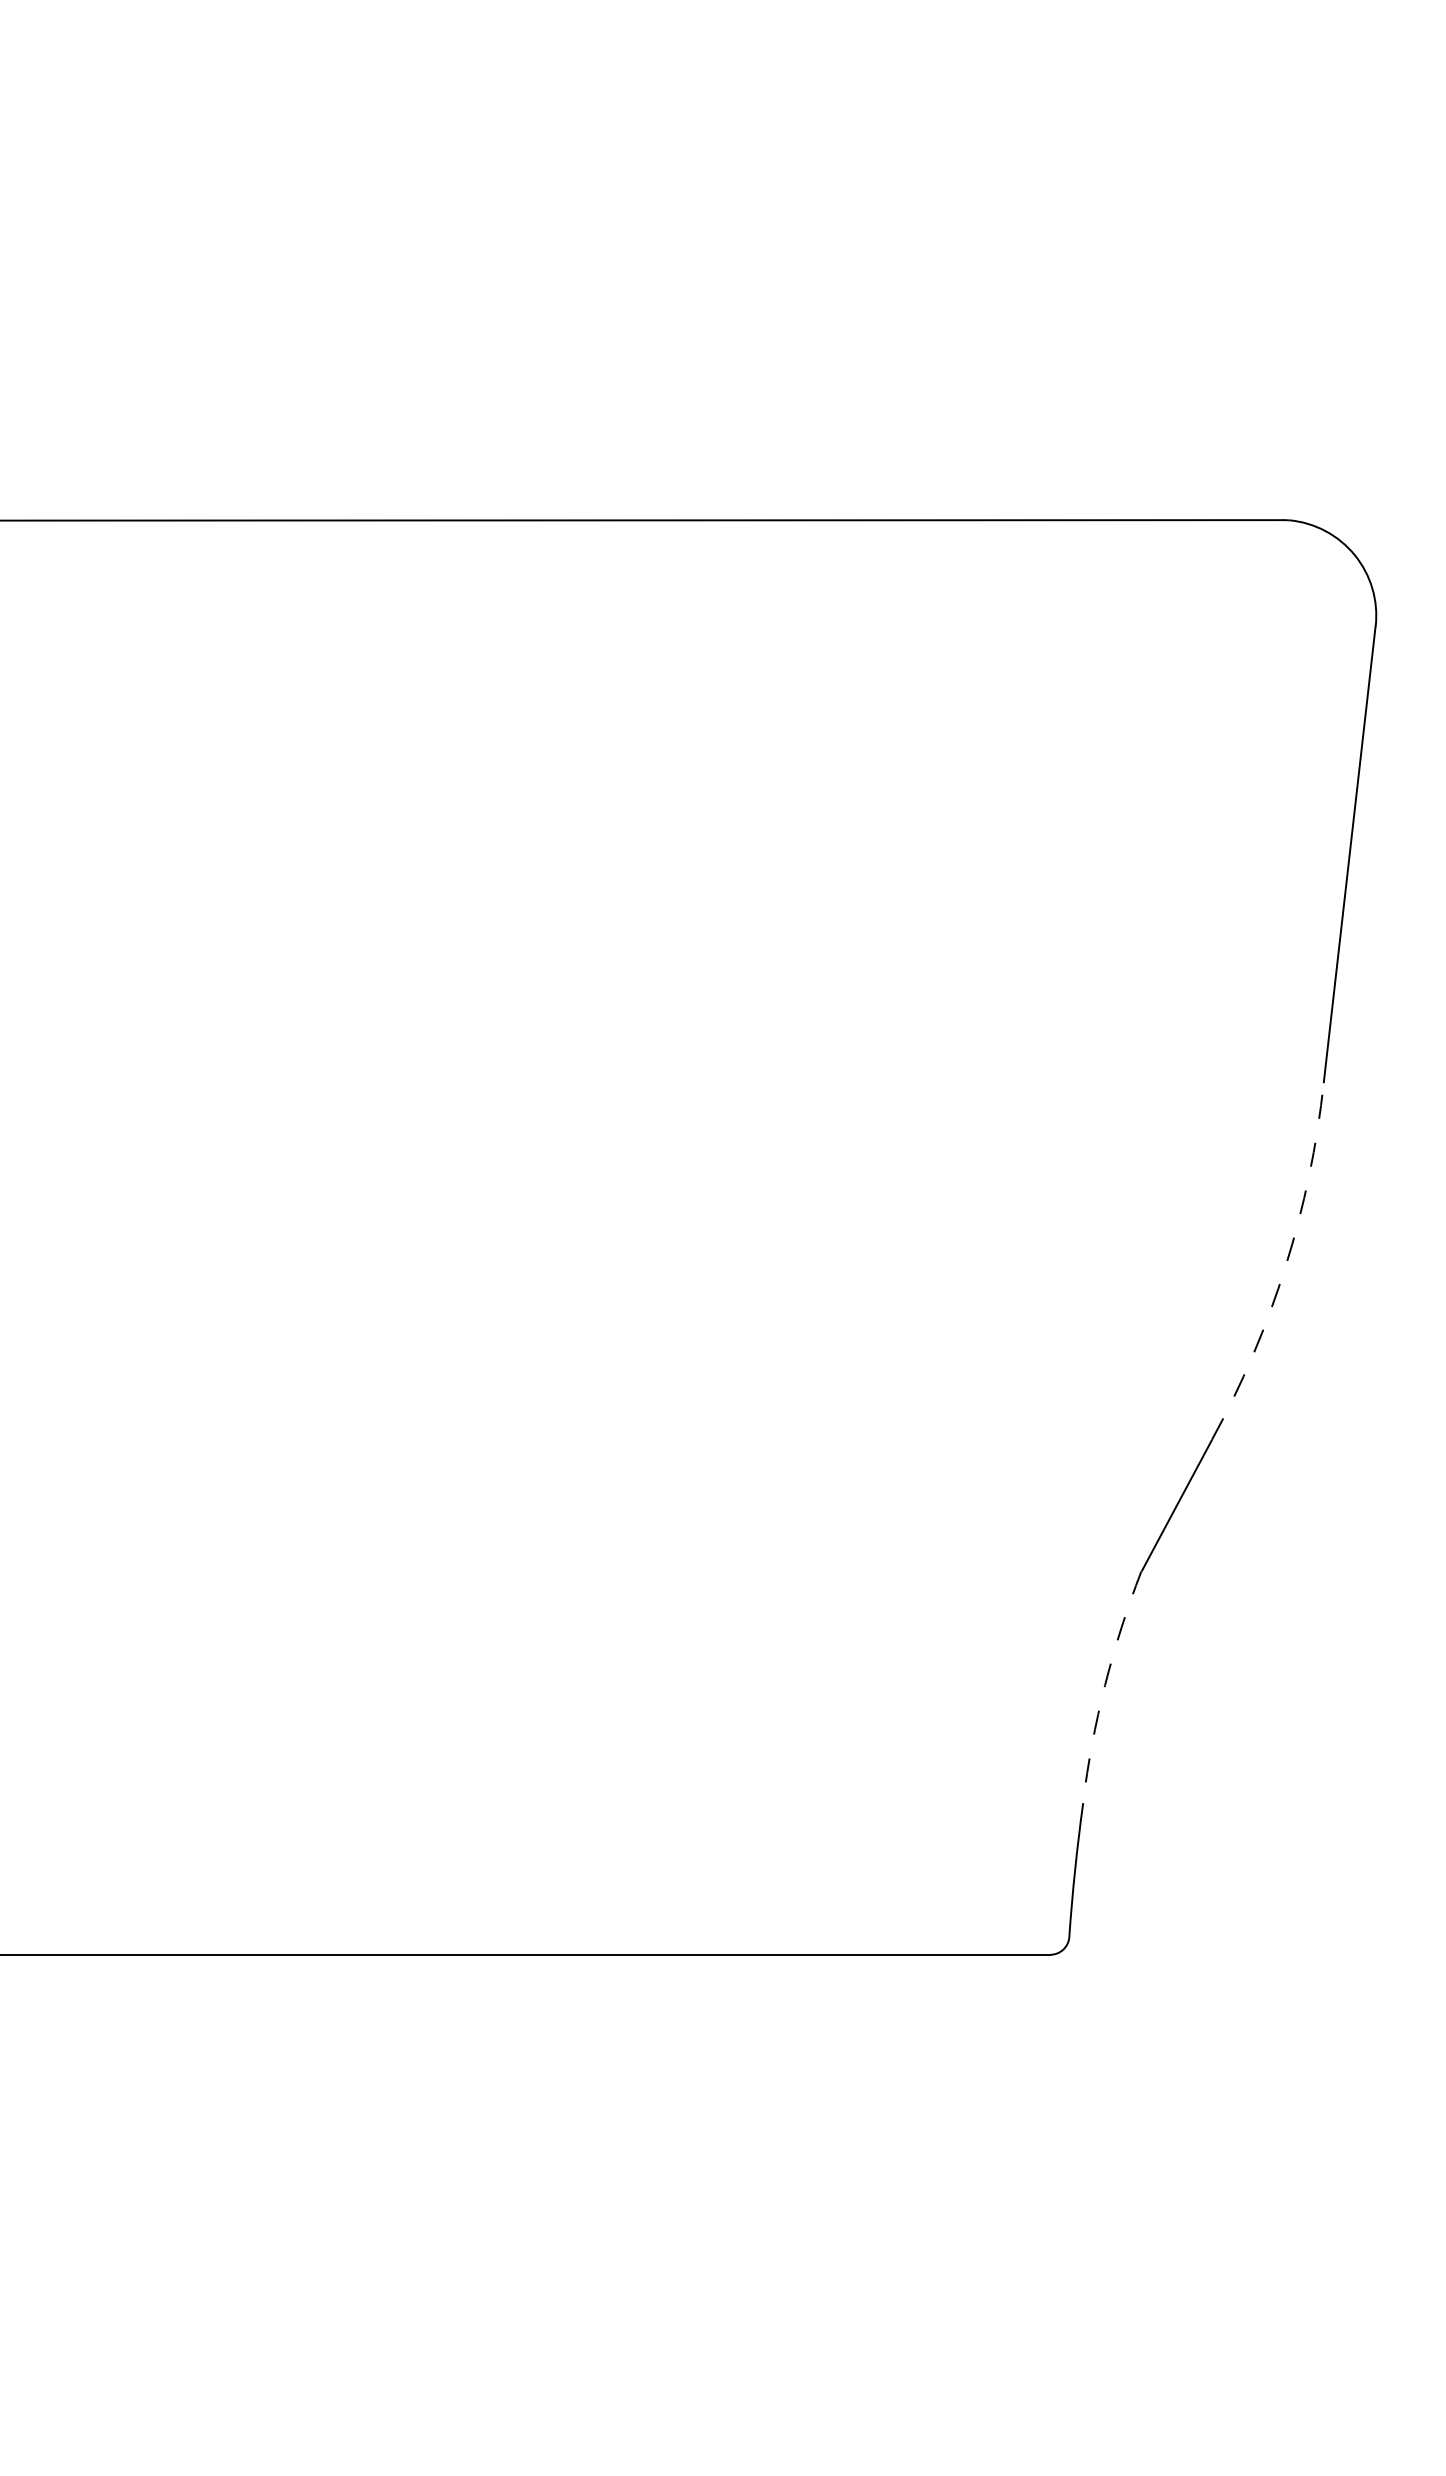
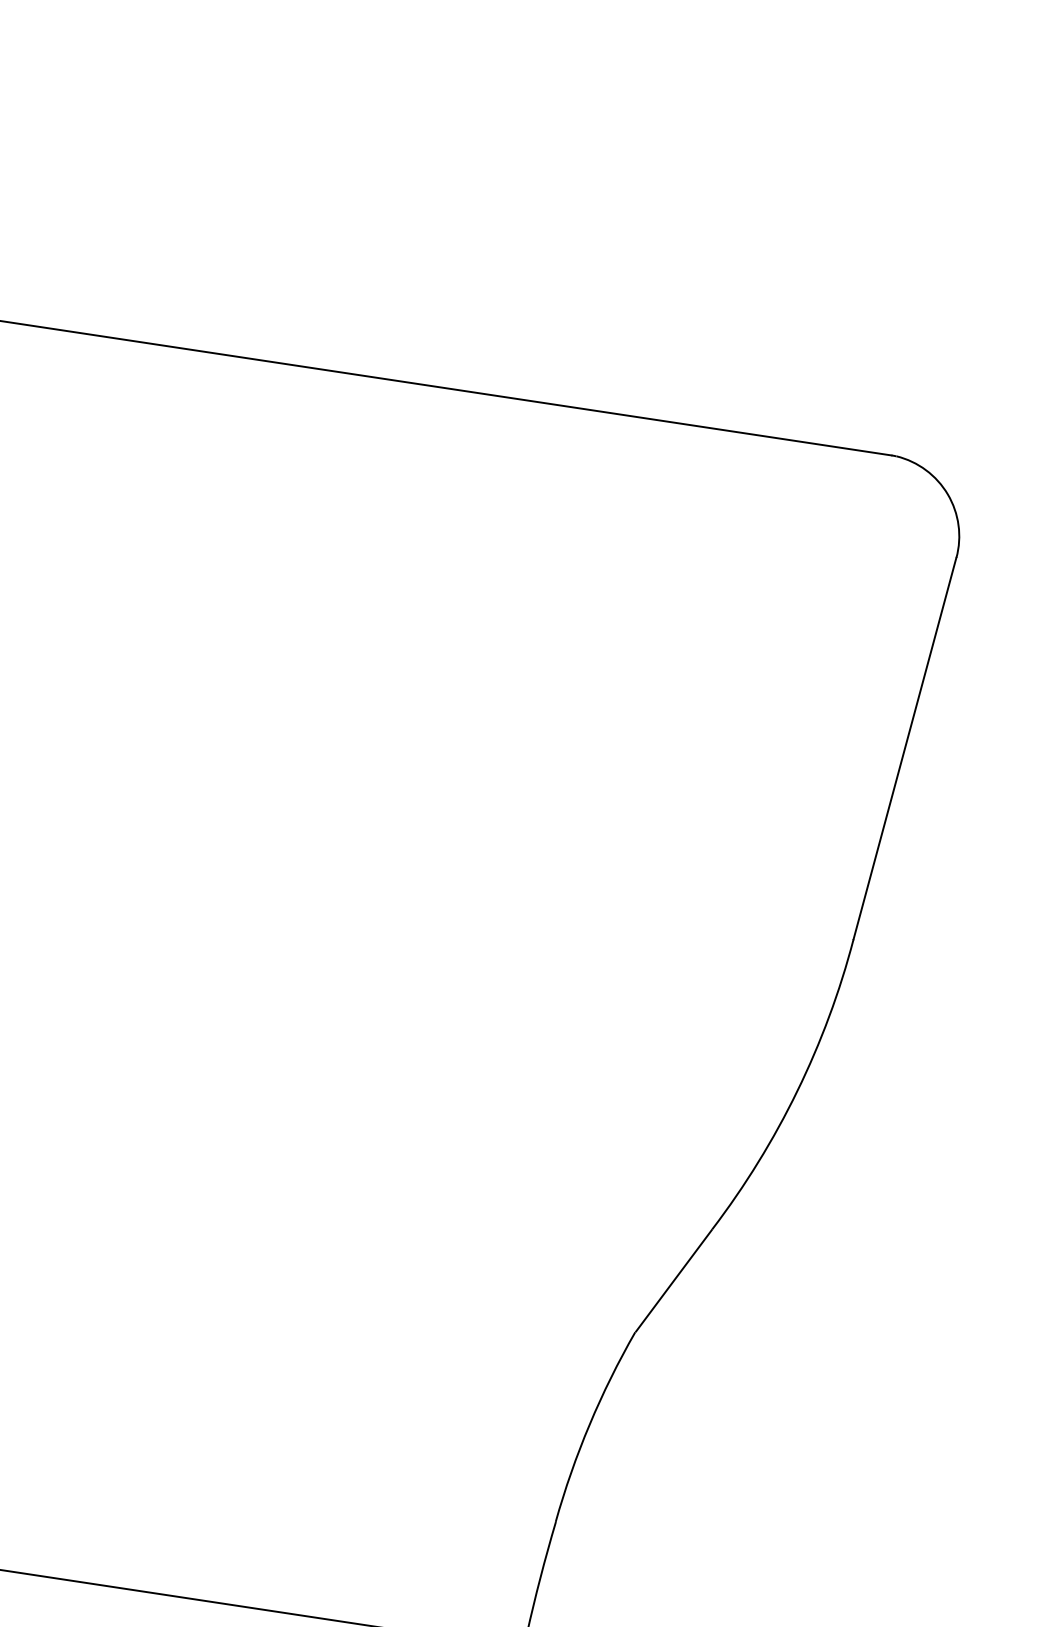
arc: (1285, 1266) -> (797, 1091), dashed -> solid
arc: (1105, 1685) -> (590, 1424), dashed -> solid

